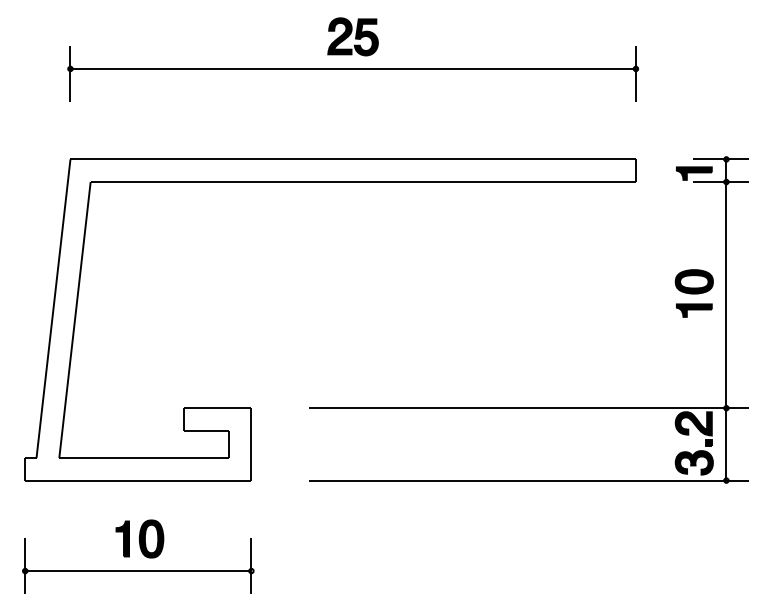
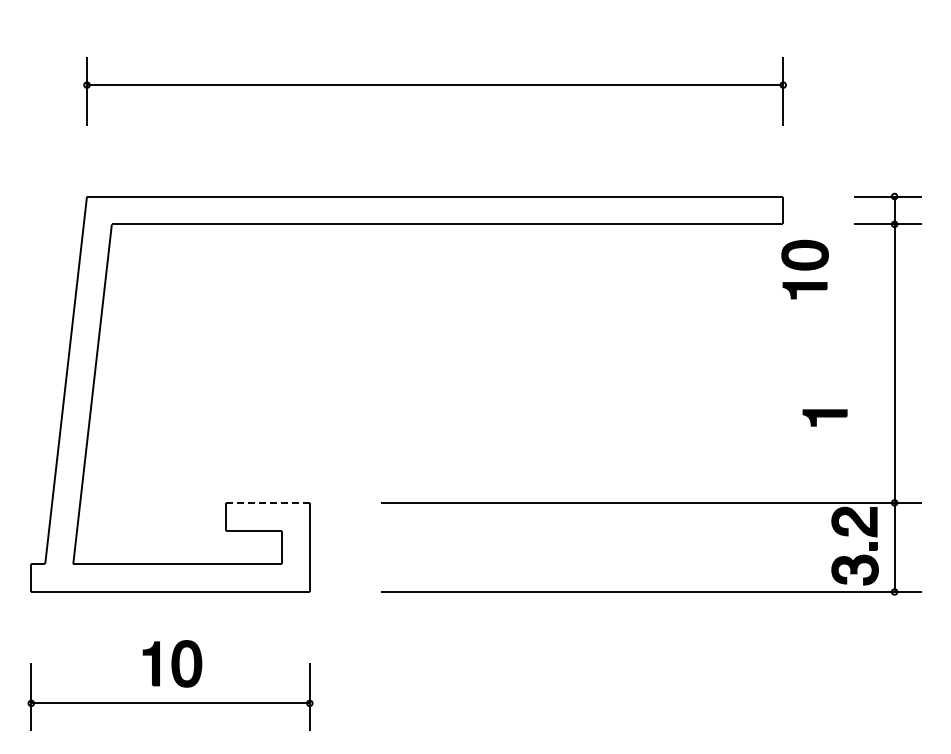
part: (352, 36) -> (434, 45), removed
part: (693, 173) -> (824, 417), moved
part: (693, 293) -> (804, 269), moved
line: (217, 407) -> (268, 502), solid -> dashed

